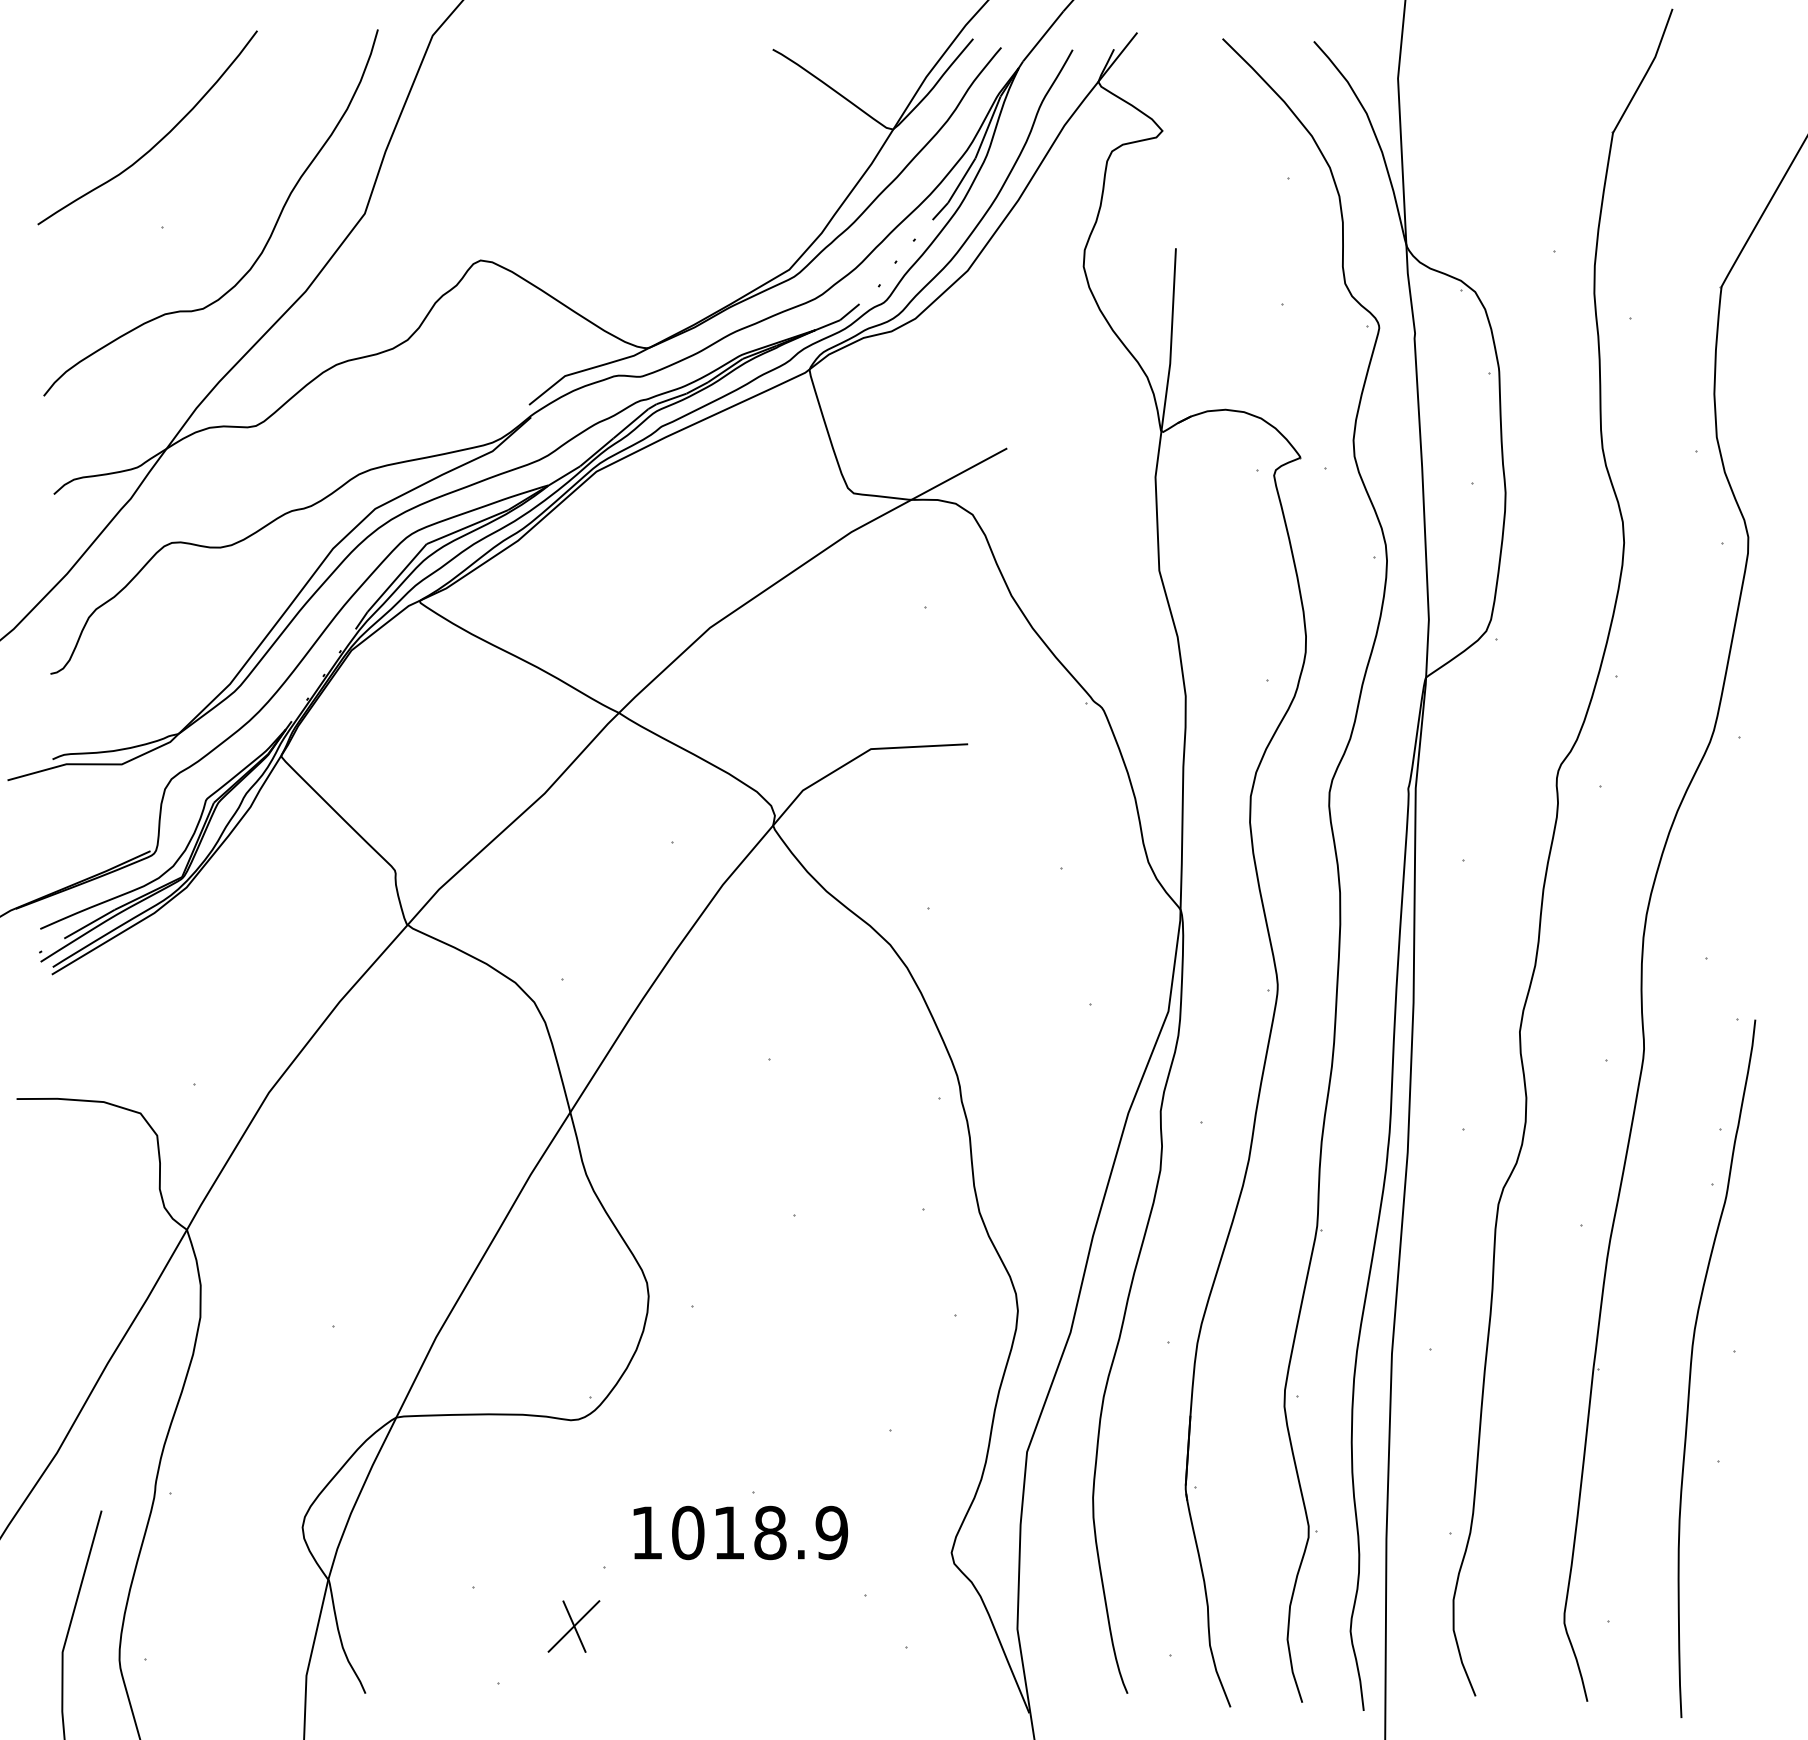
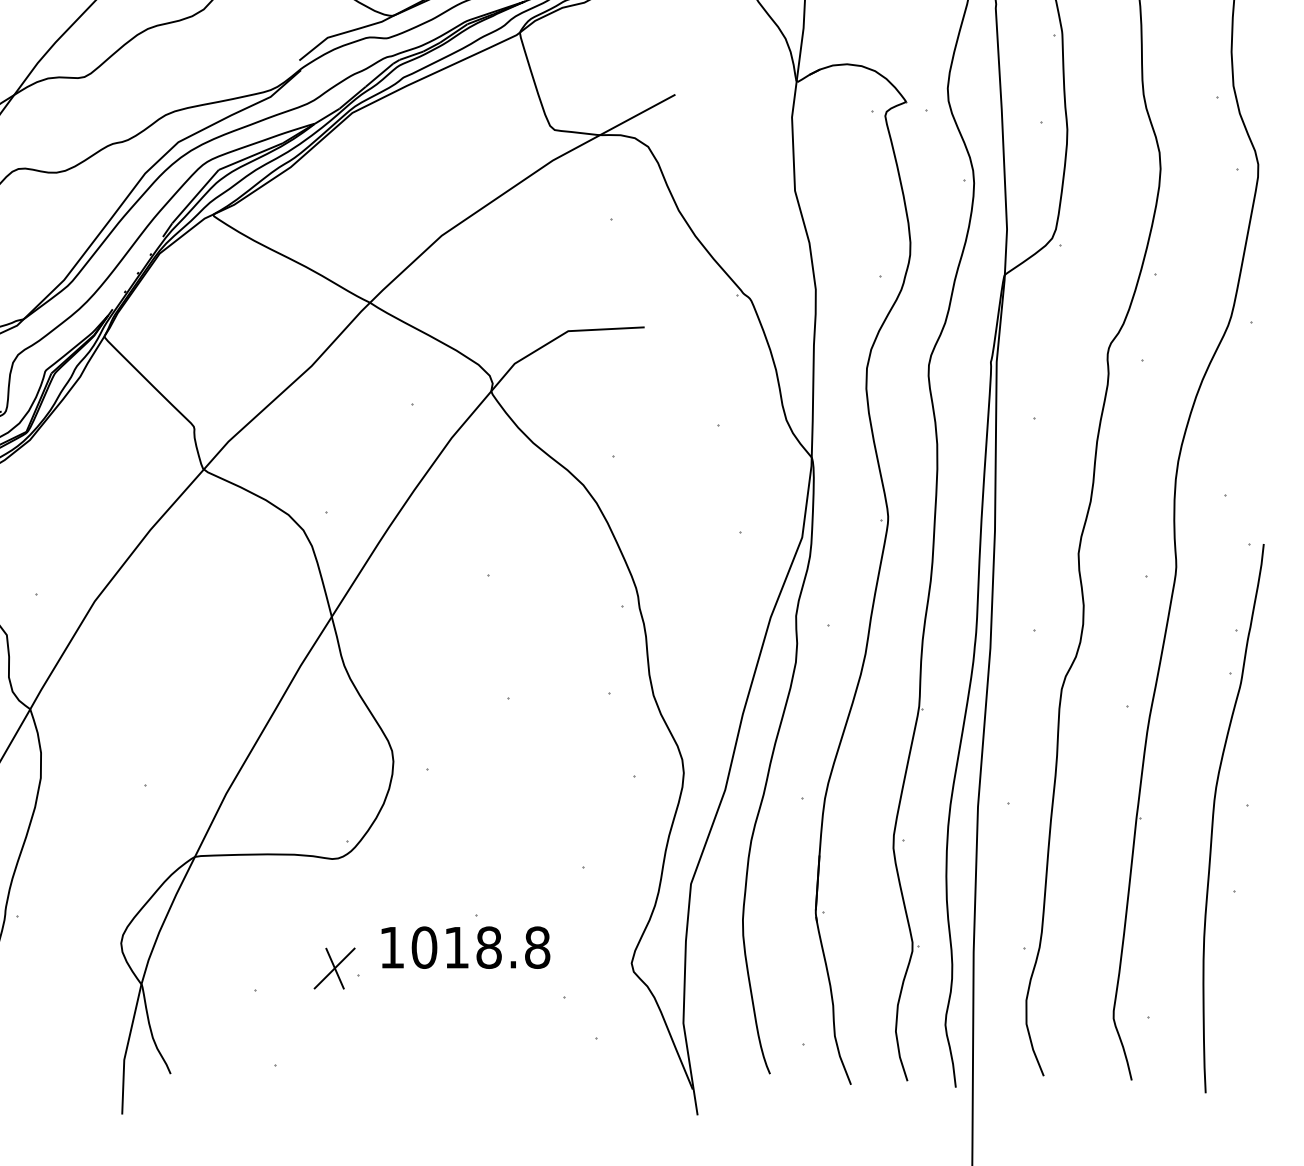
text: (831, 1533) -> (537, 948), 1018.9 -> 1018.8
part: (573, 1626) -> (334, 968), moved

